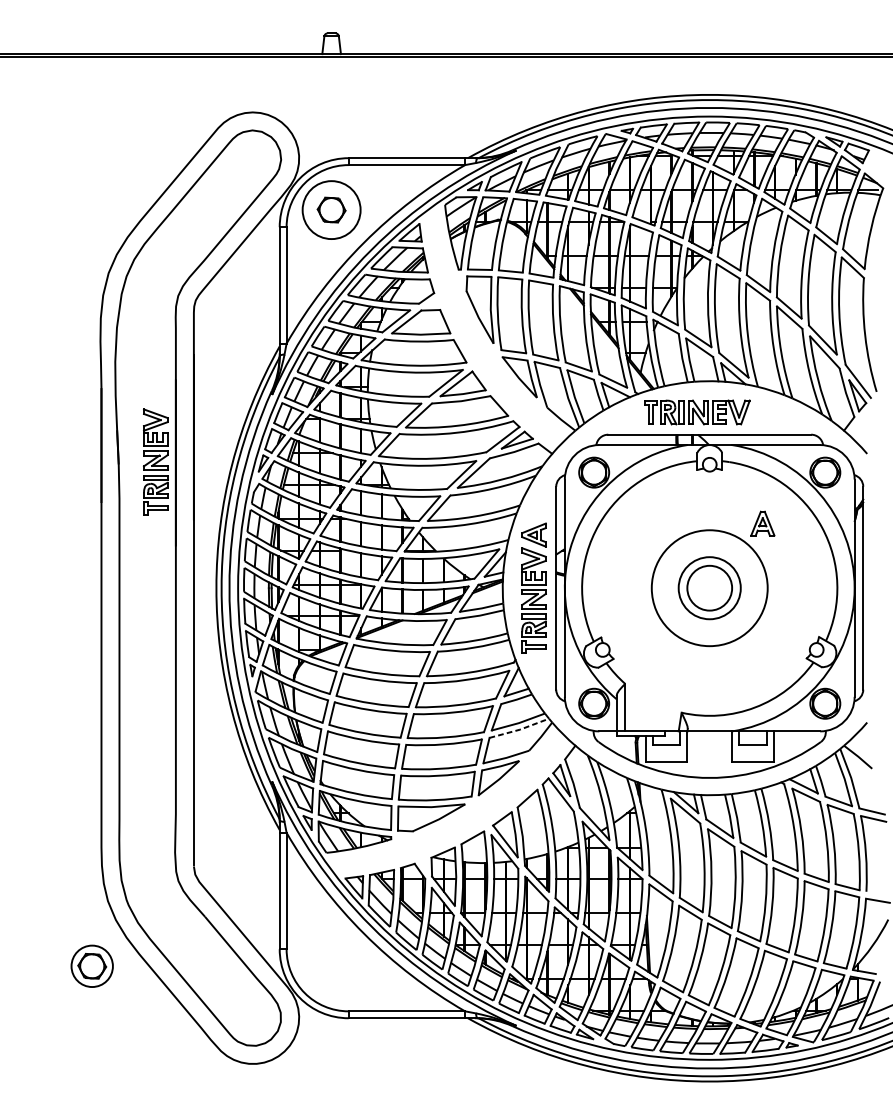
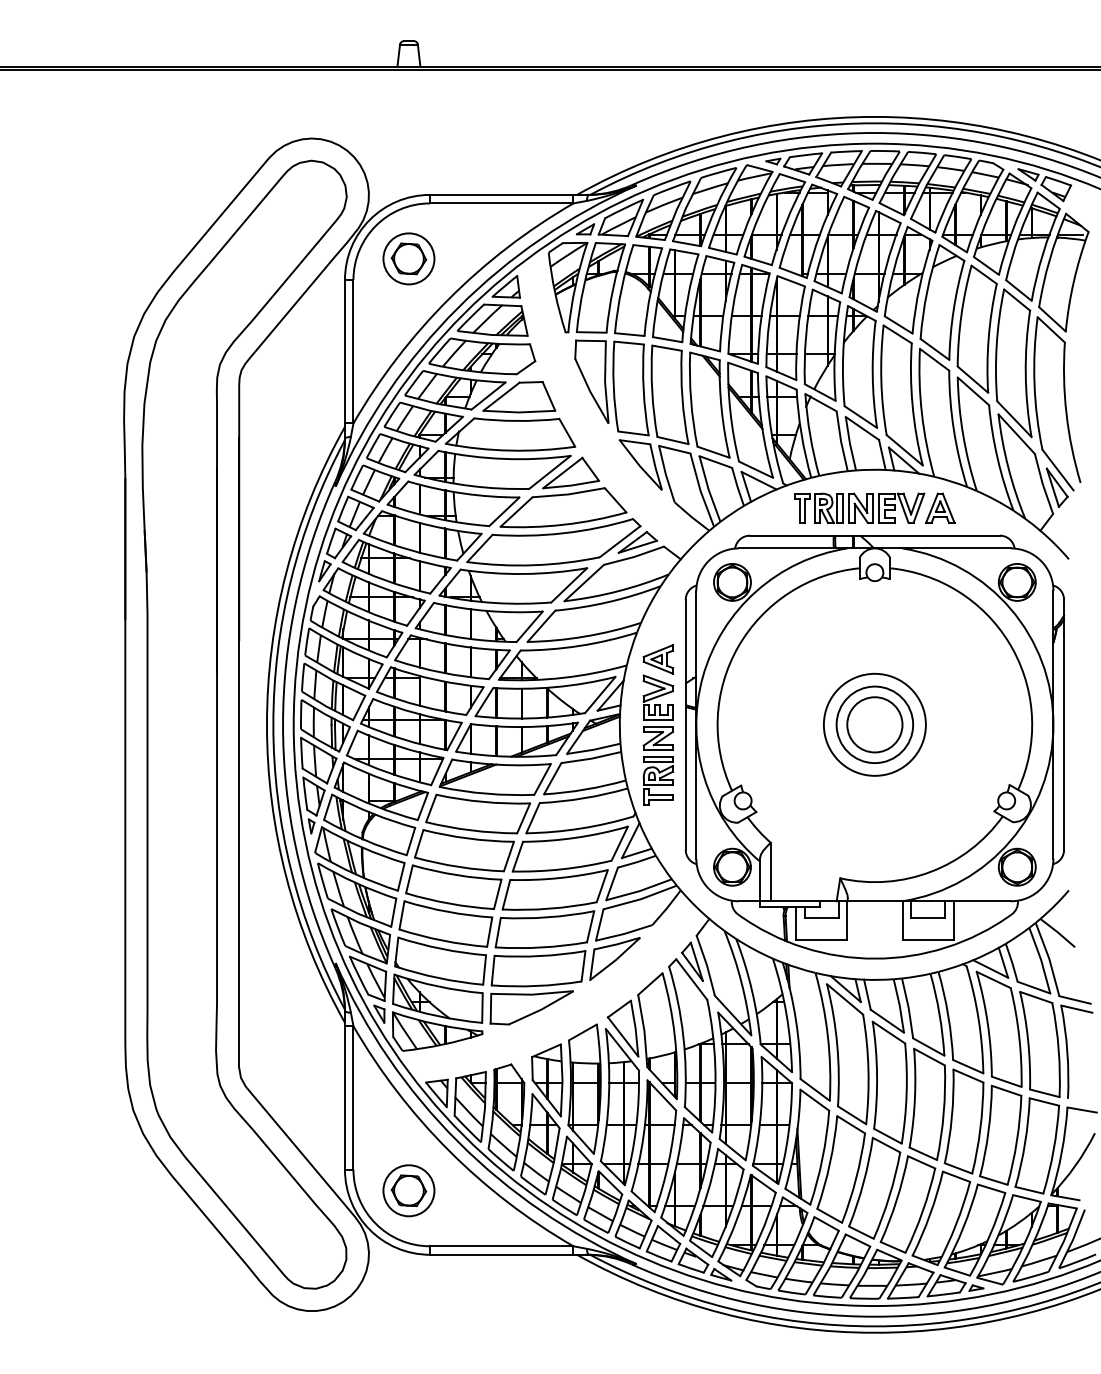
circle: (331, 209) -> (408, 258), size x0.71
part: (155, 461) -> (191, 568), removed
part: (762, 523) -> (940, 507), moved
circle: (709, 587) -> (874, 724), size x0.71
line: (520, 729) -> (641, 899), dashed -> solid
part: (91, 966) -> (408, 1190), moved

